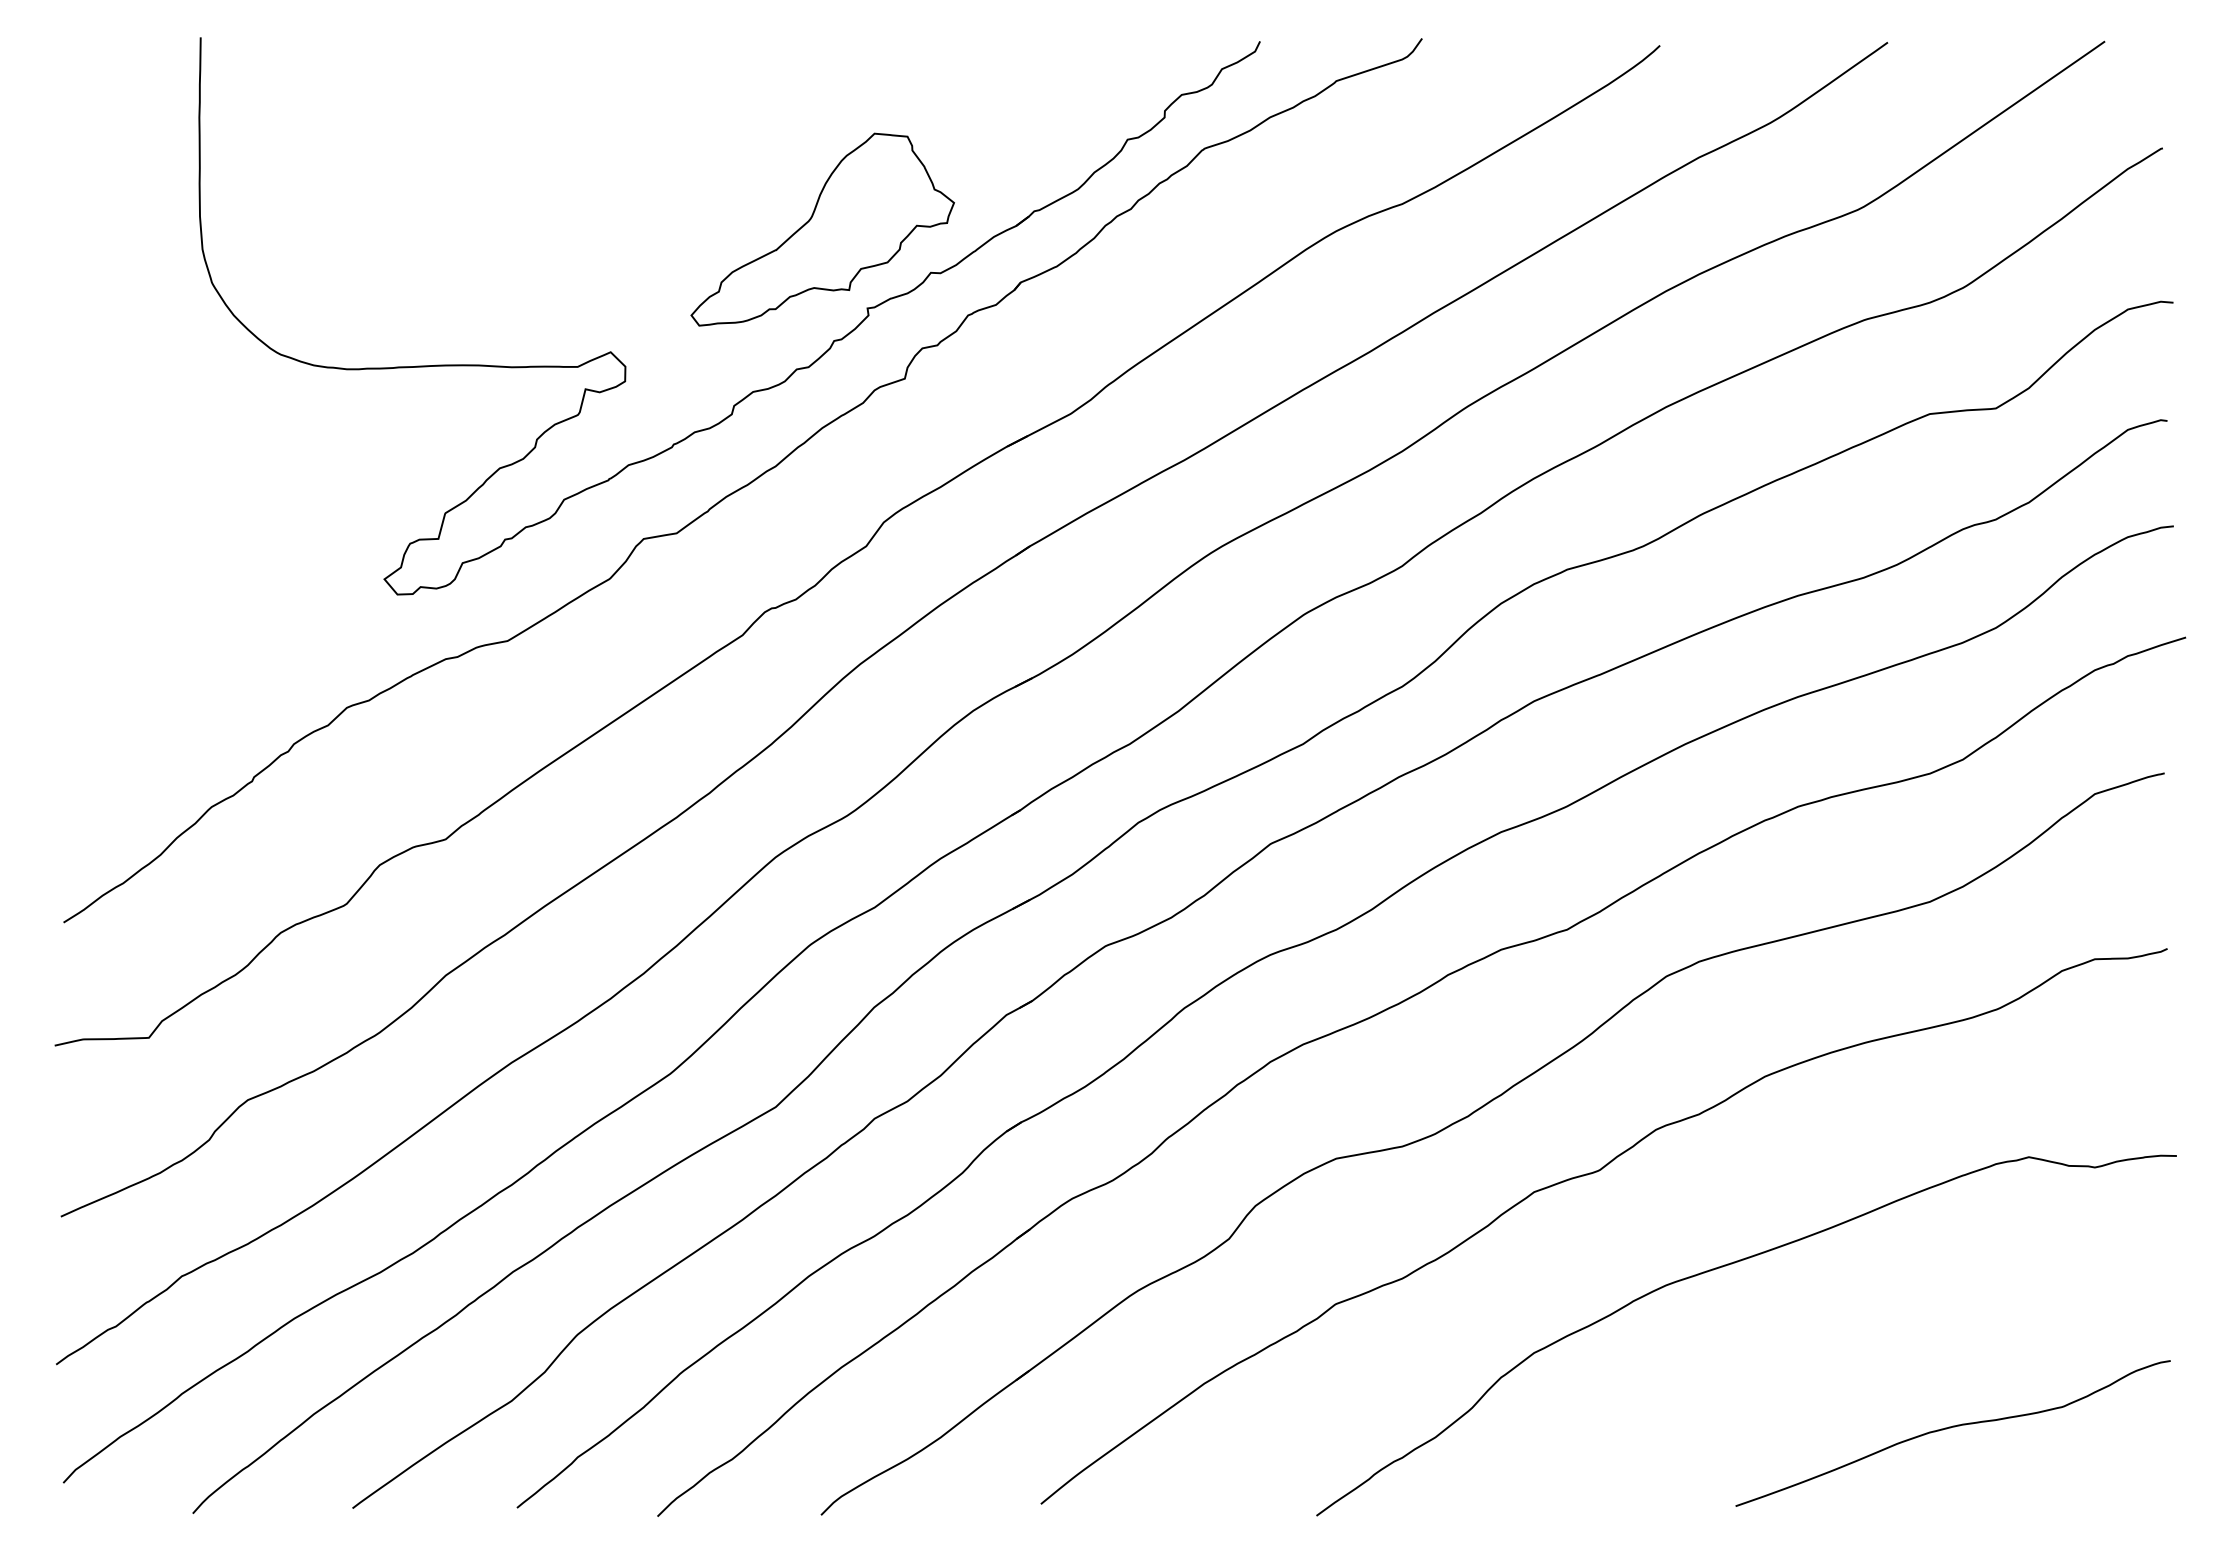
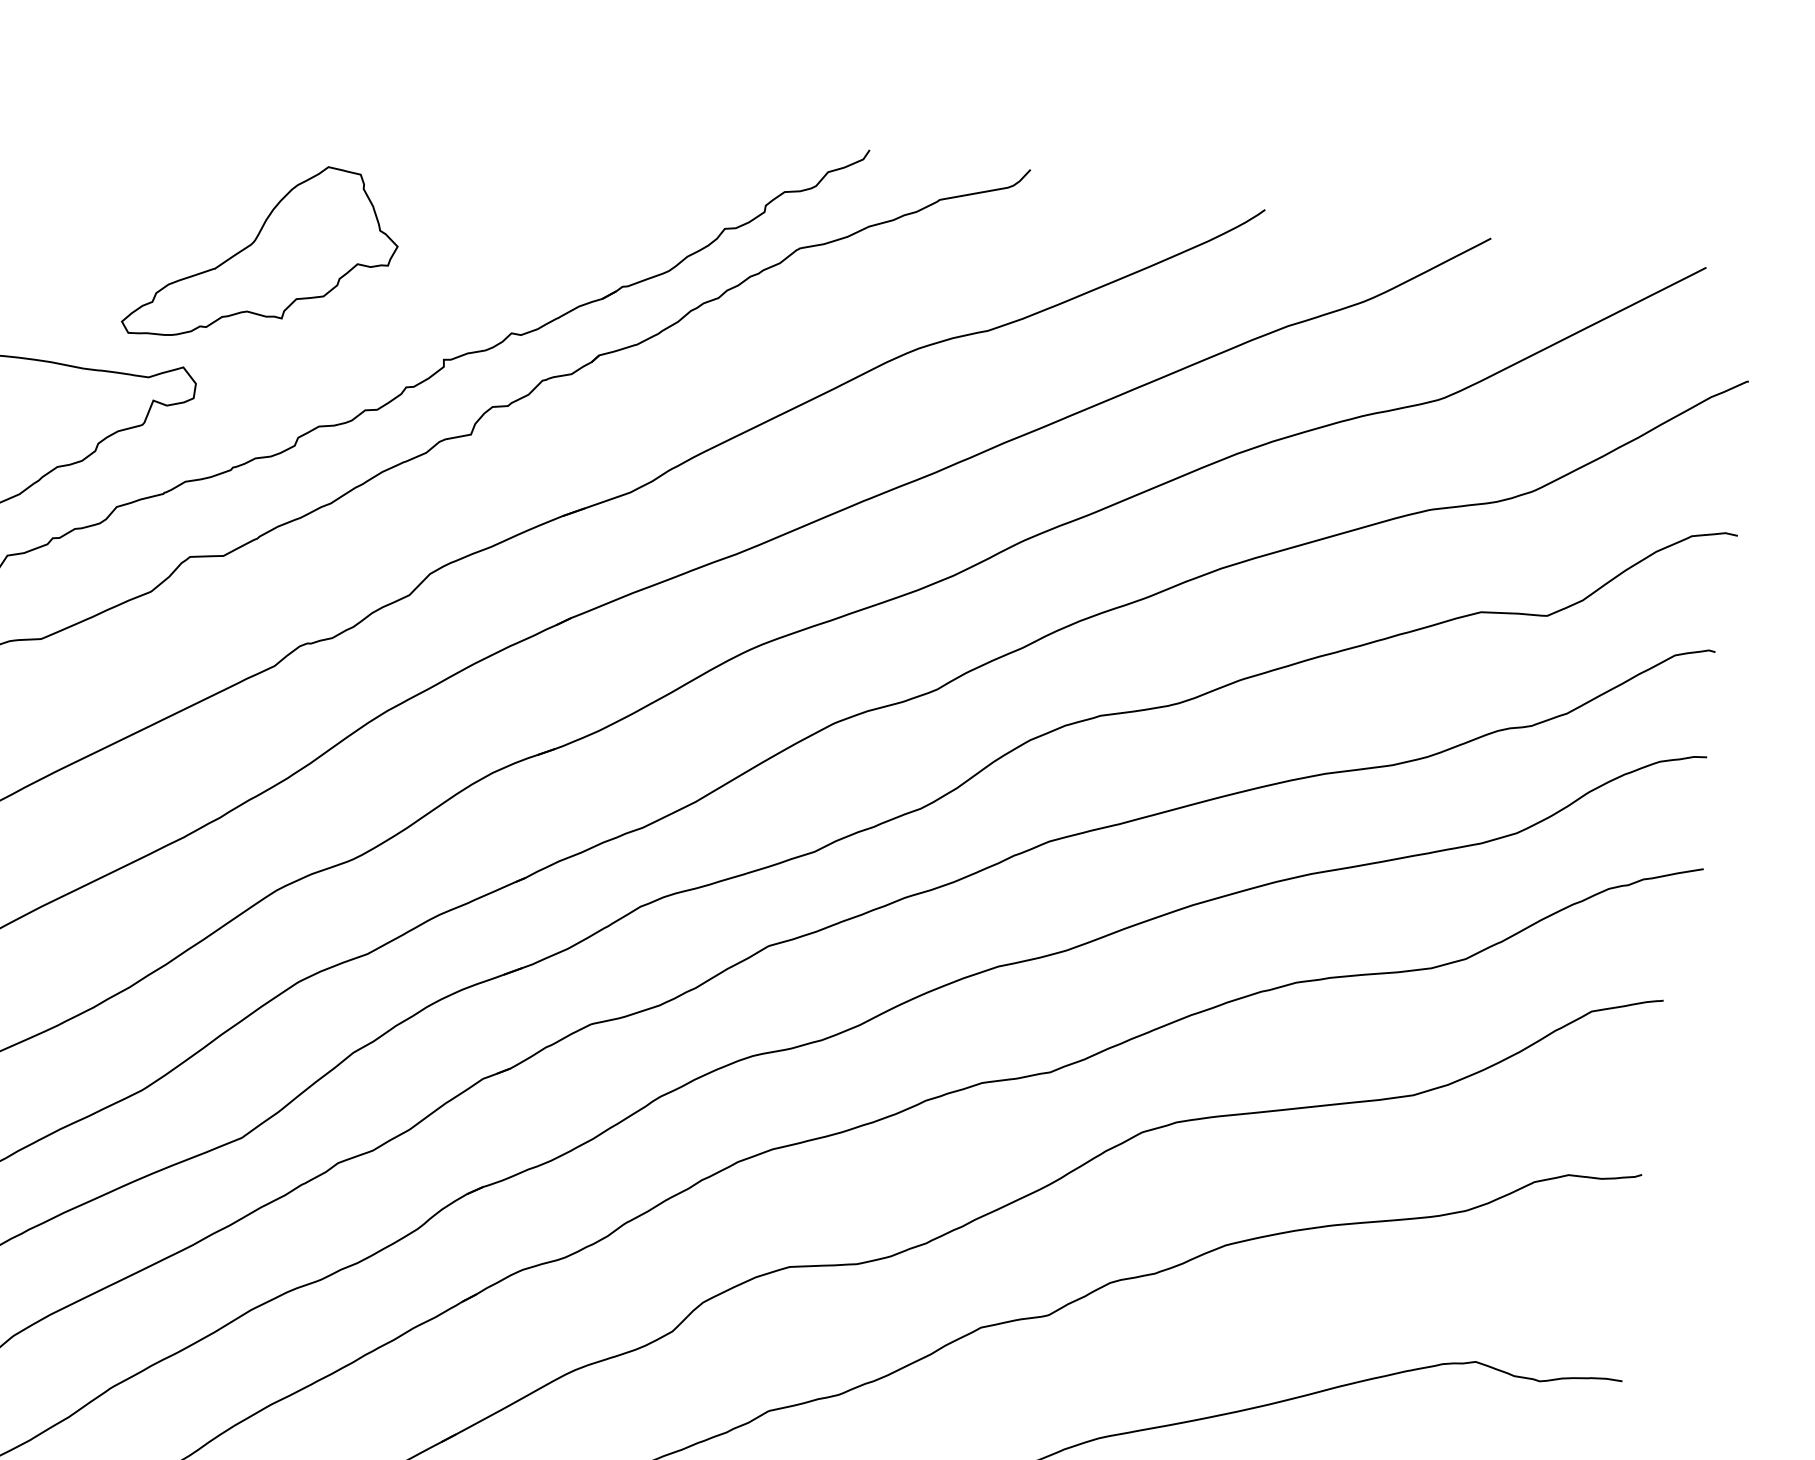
part: (822, 229) -> (263, 254), moved

